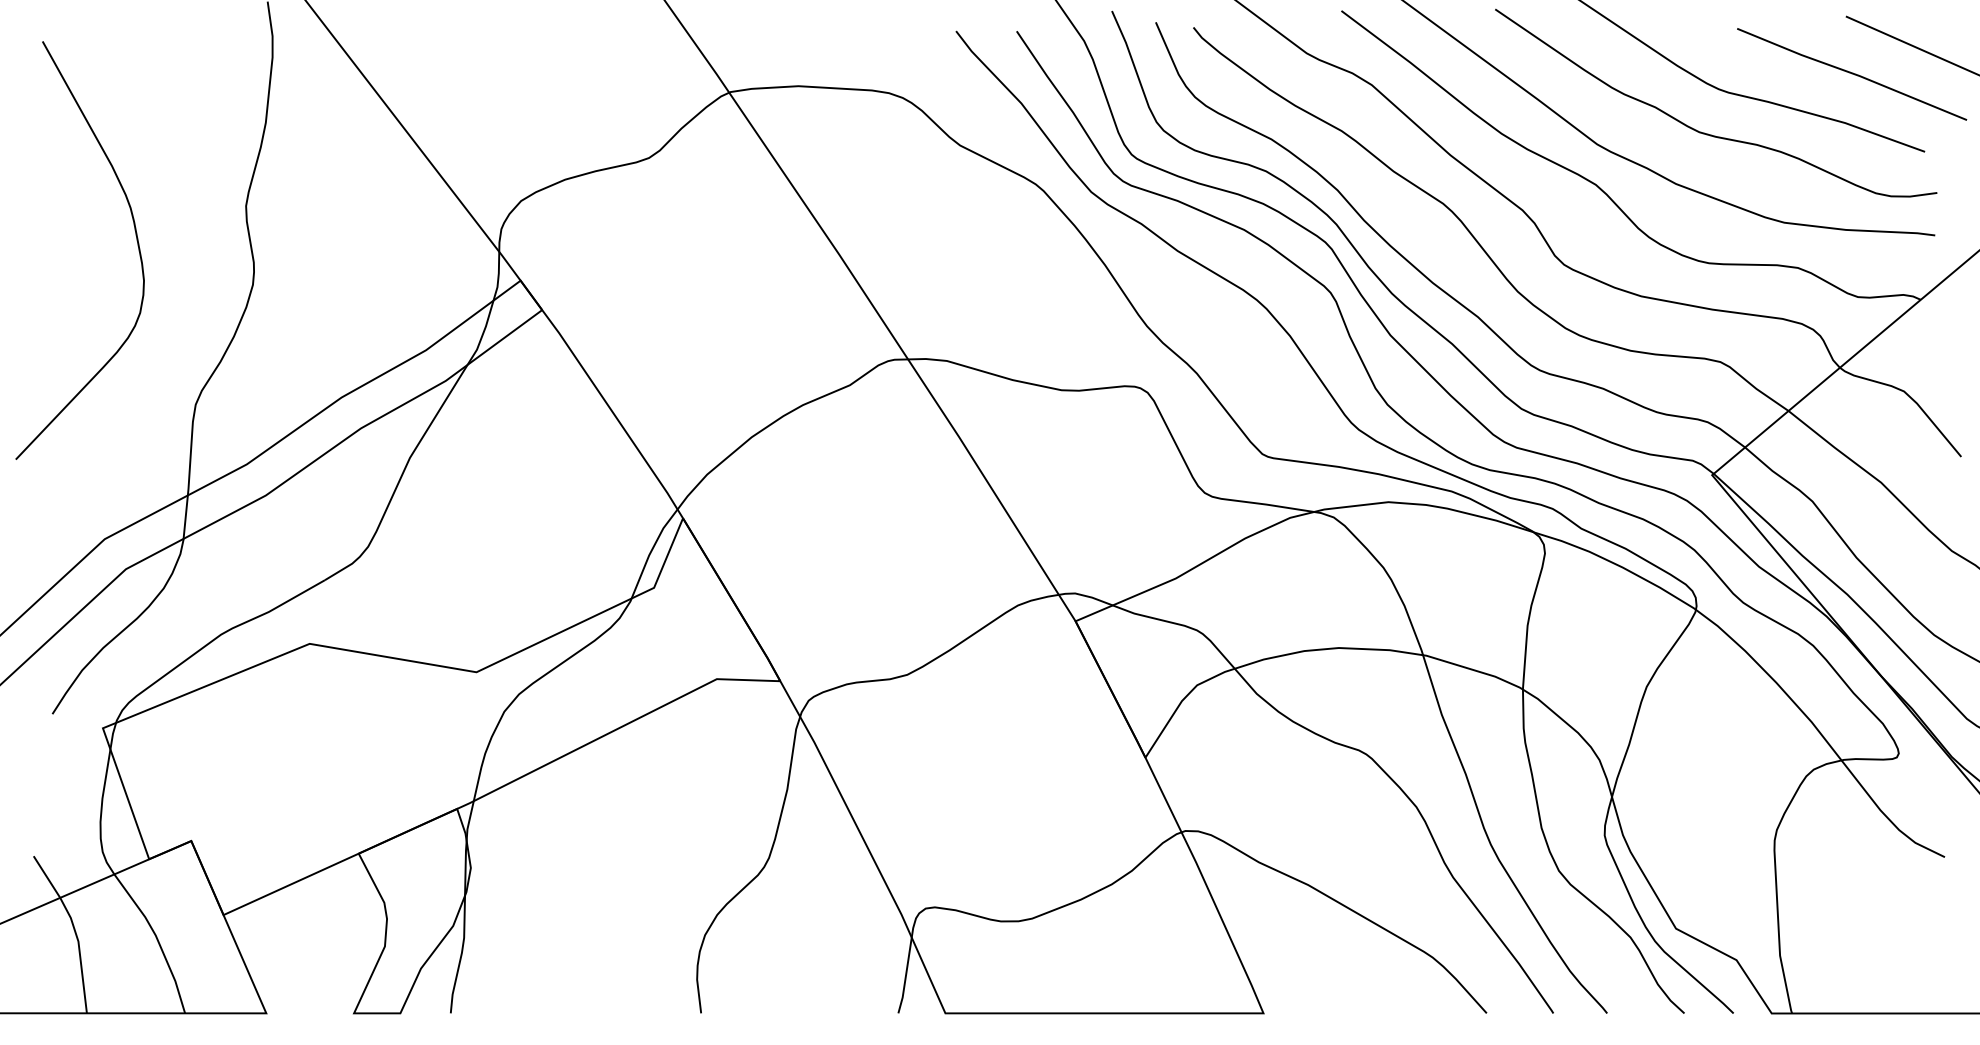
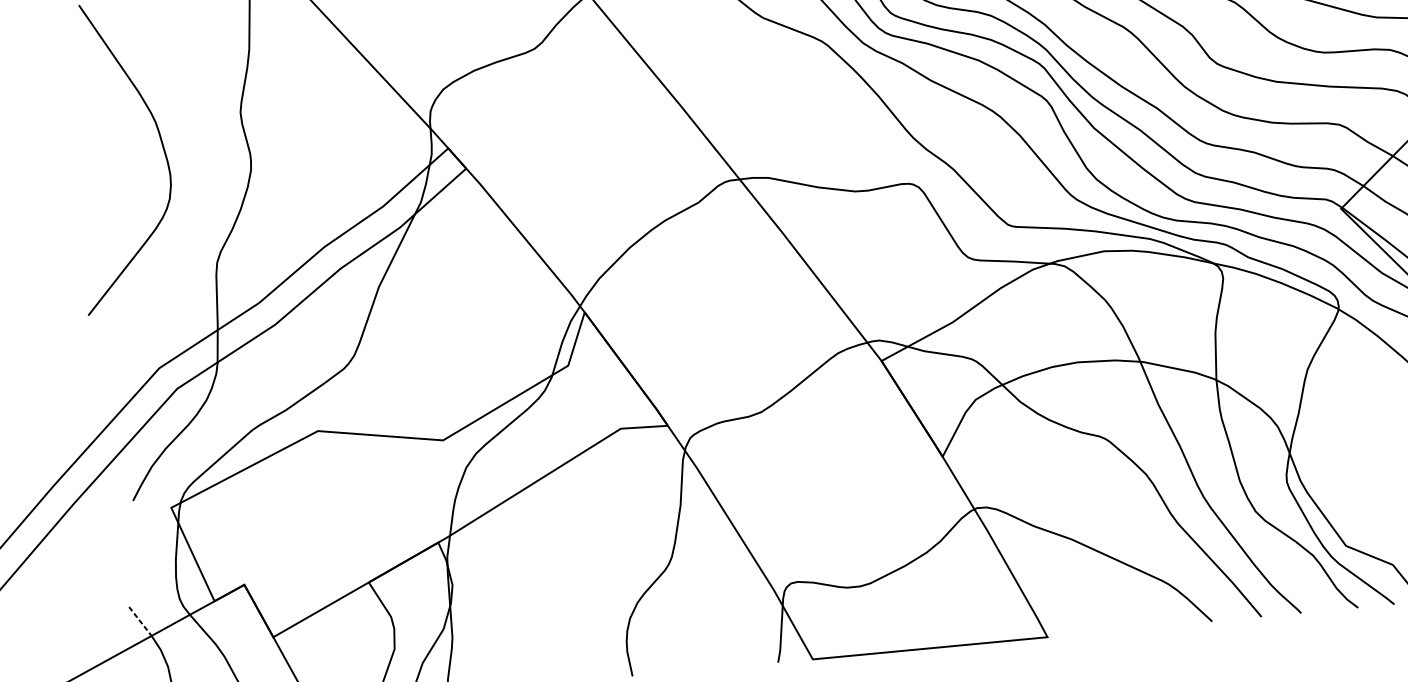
line: (46, 877) -> (140, 621), solid -> dashed

